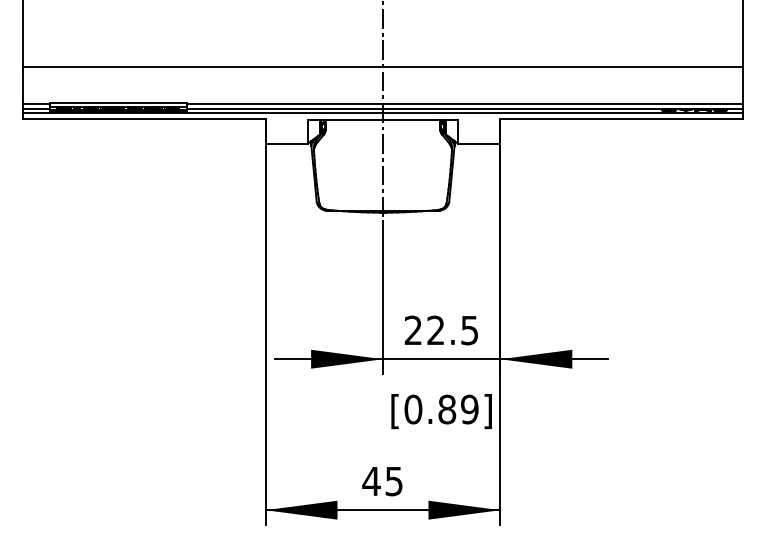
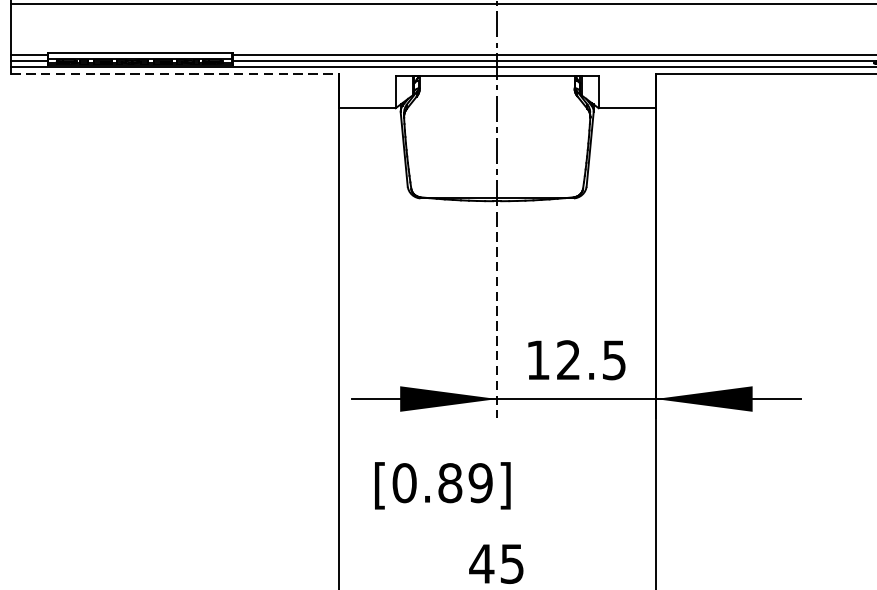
line: (144, 118) -> (175, 74), solid -> dashed
line: (383, 299) -> (497, 318), solid -> dashed
text: (412, 329) -> (537, 358), 22.5 -> 12.5
text: (441, 411) -> (442, 485), moved

